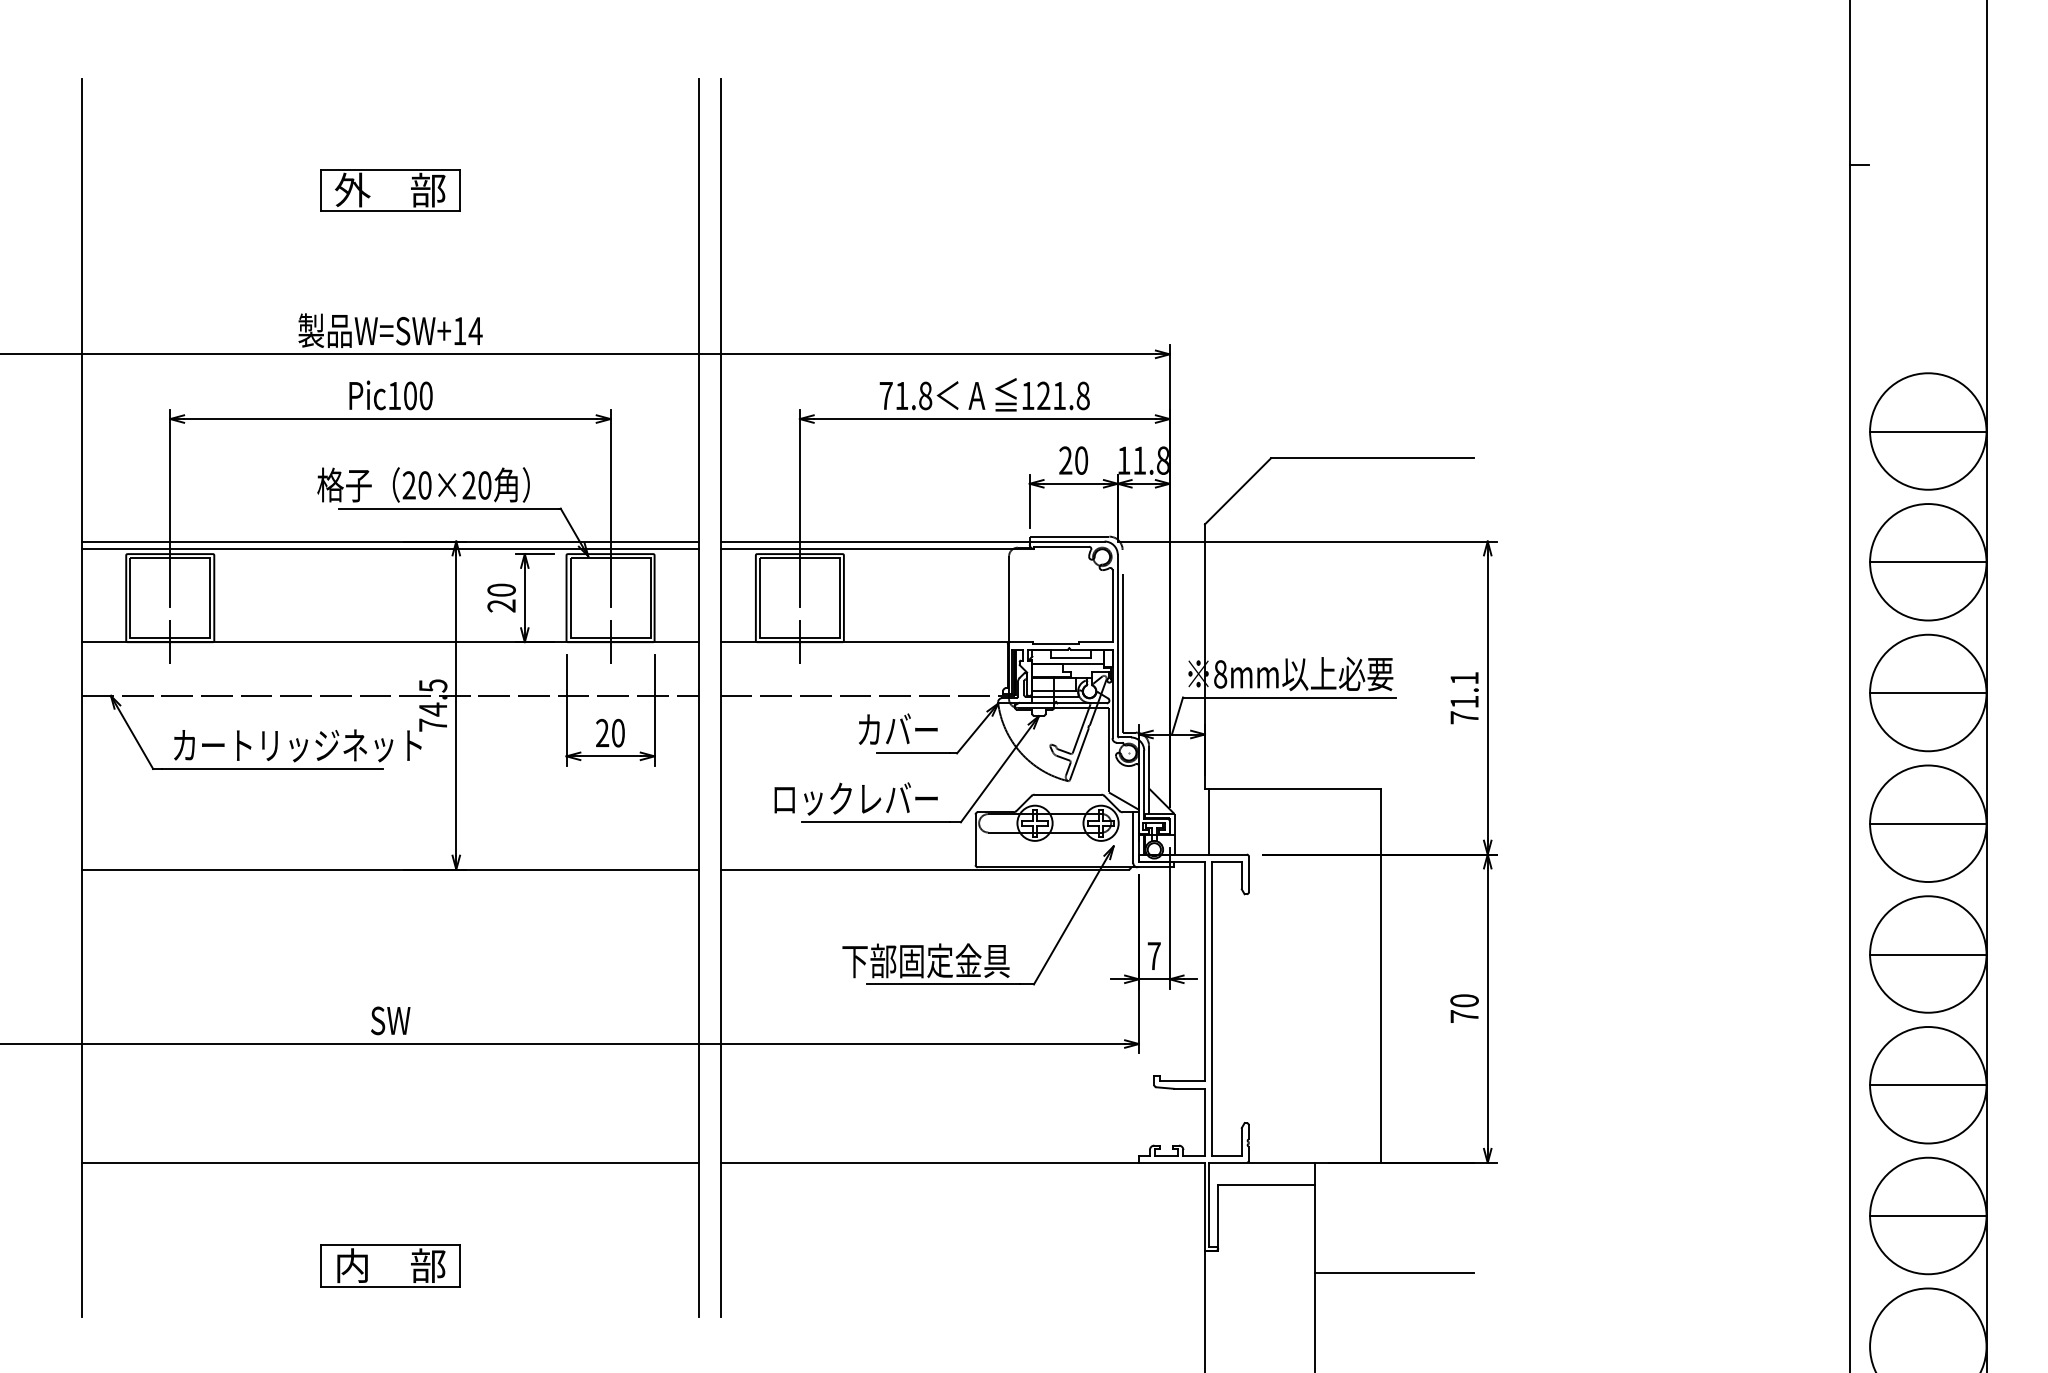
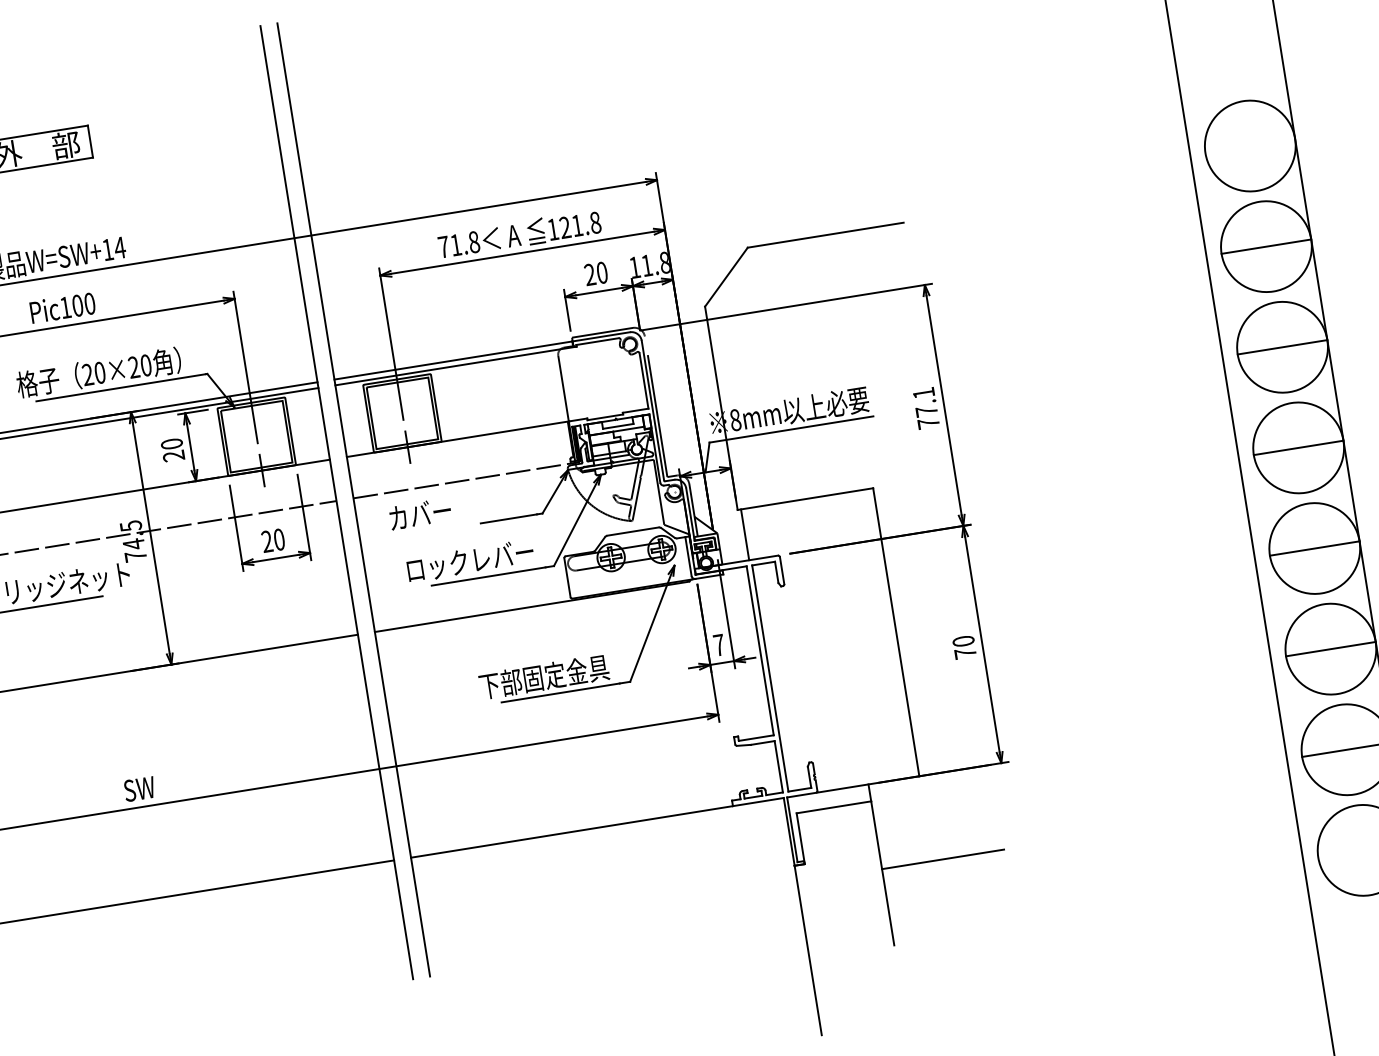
line: (1928, 431) -> (1250, 146), removed
text: (1464, 701) -> (926, 410), 71.1 -> 77.1
text: (898, 728) -> (420, 513), moved
part: (390, 1265) -> (169, 977), removed

